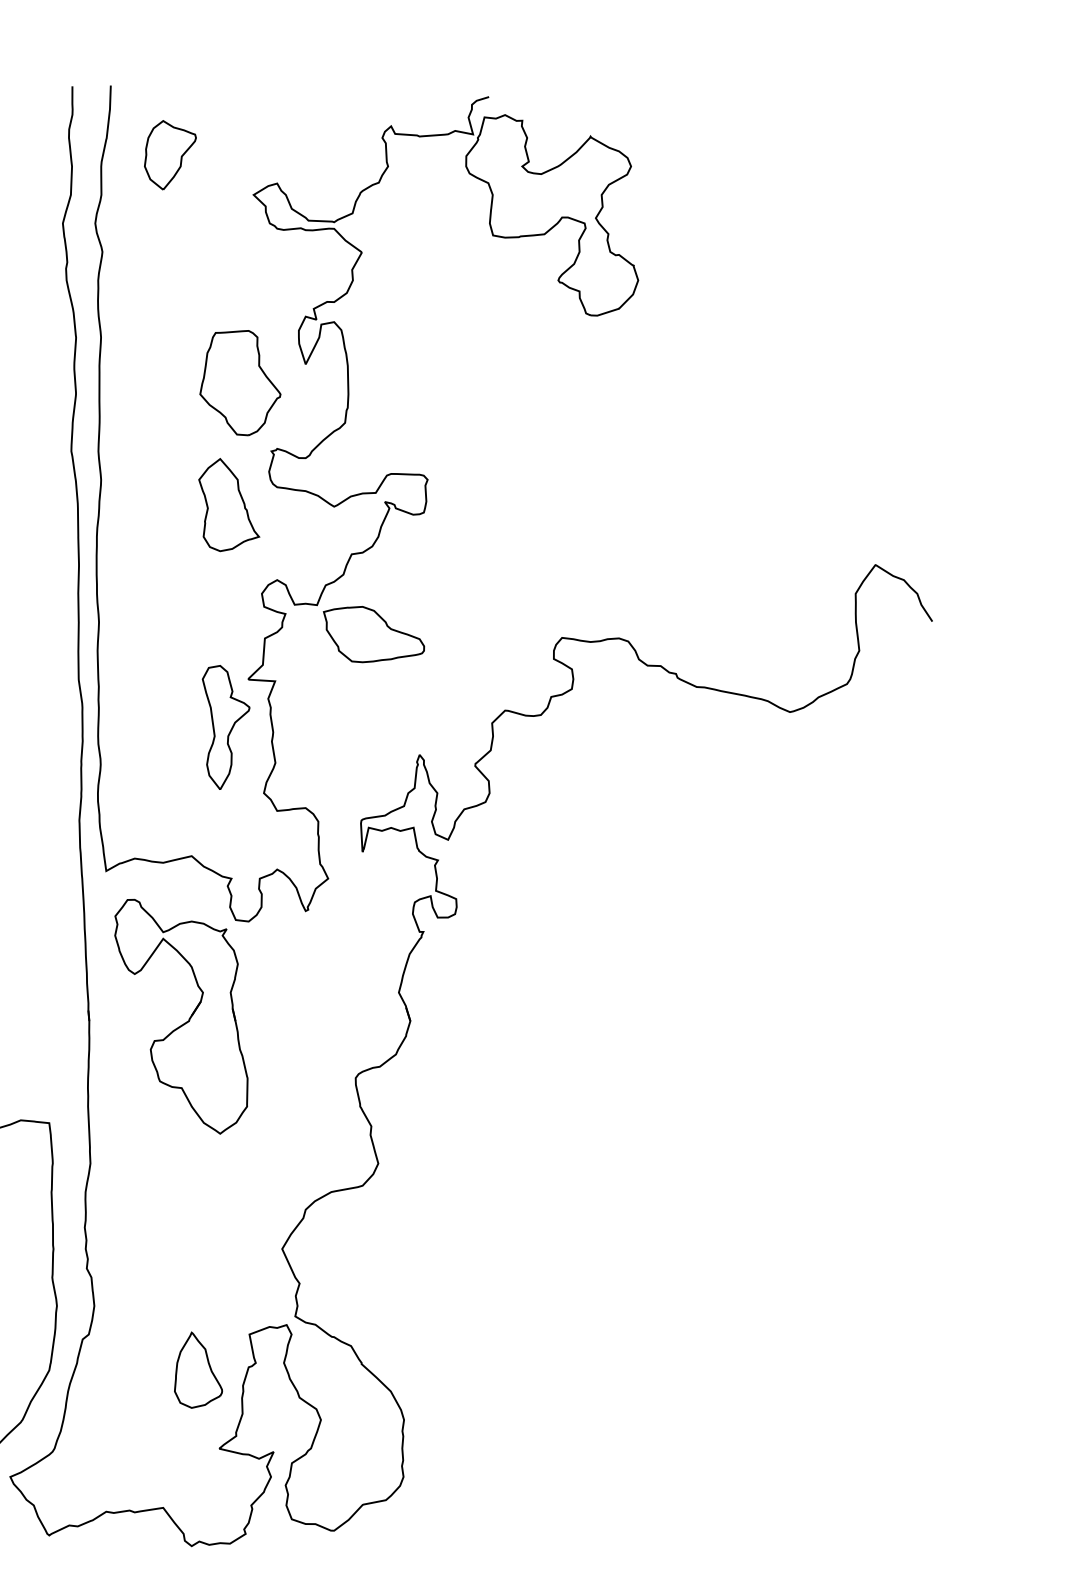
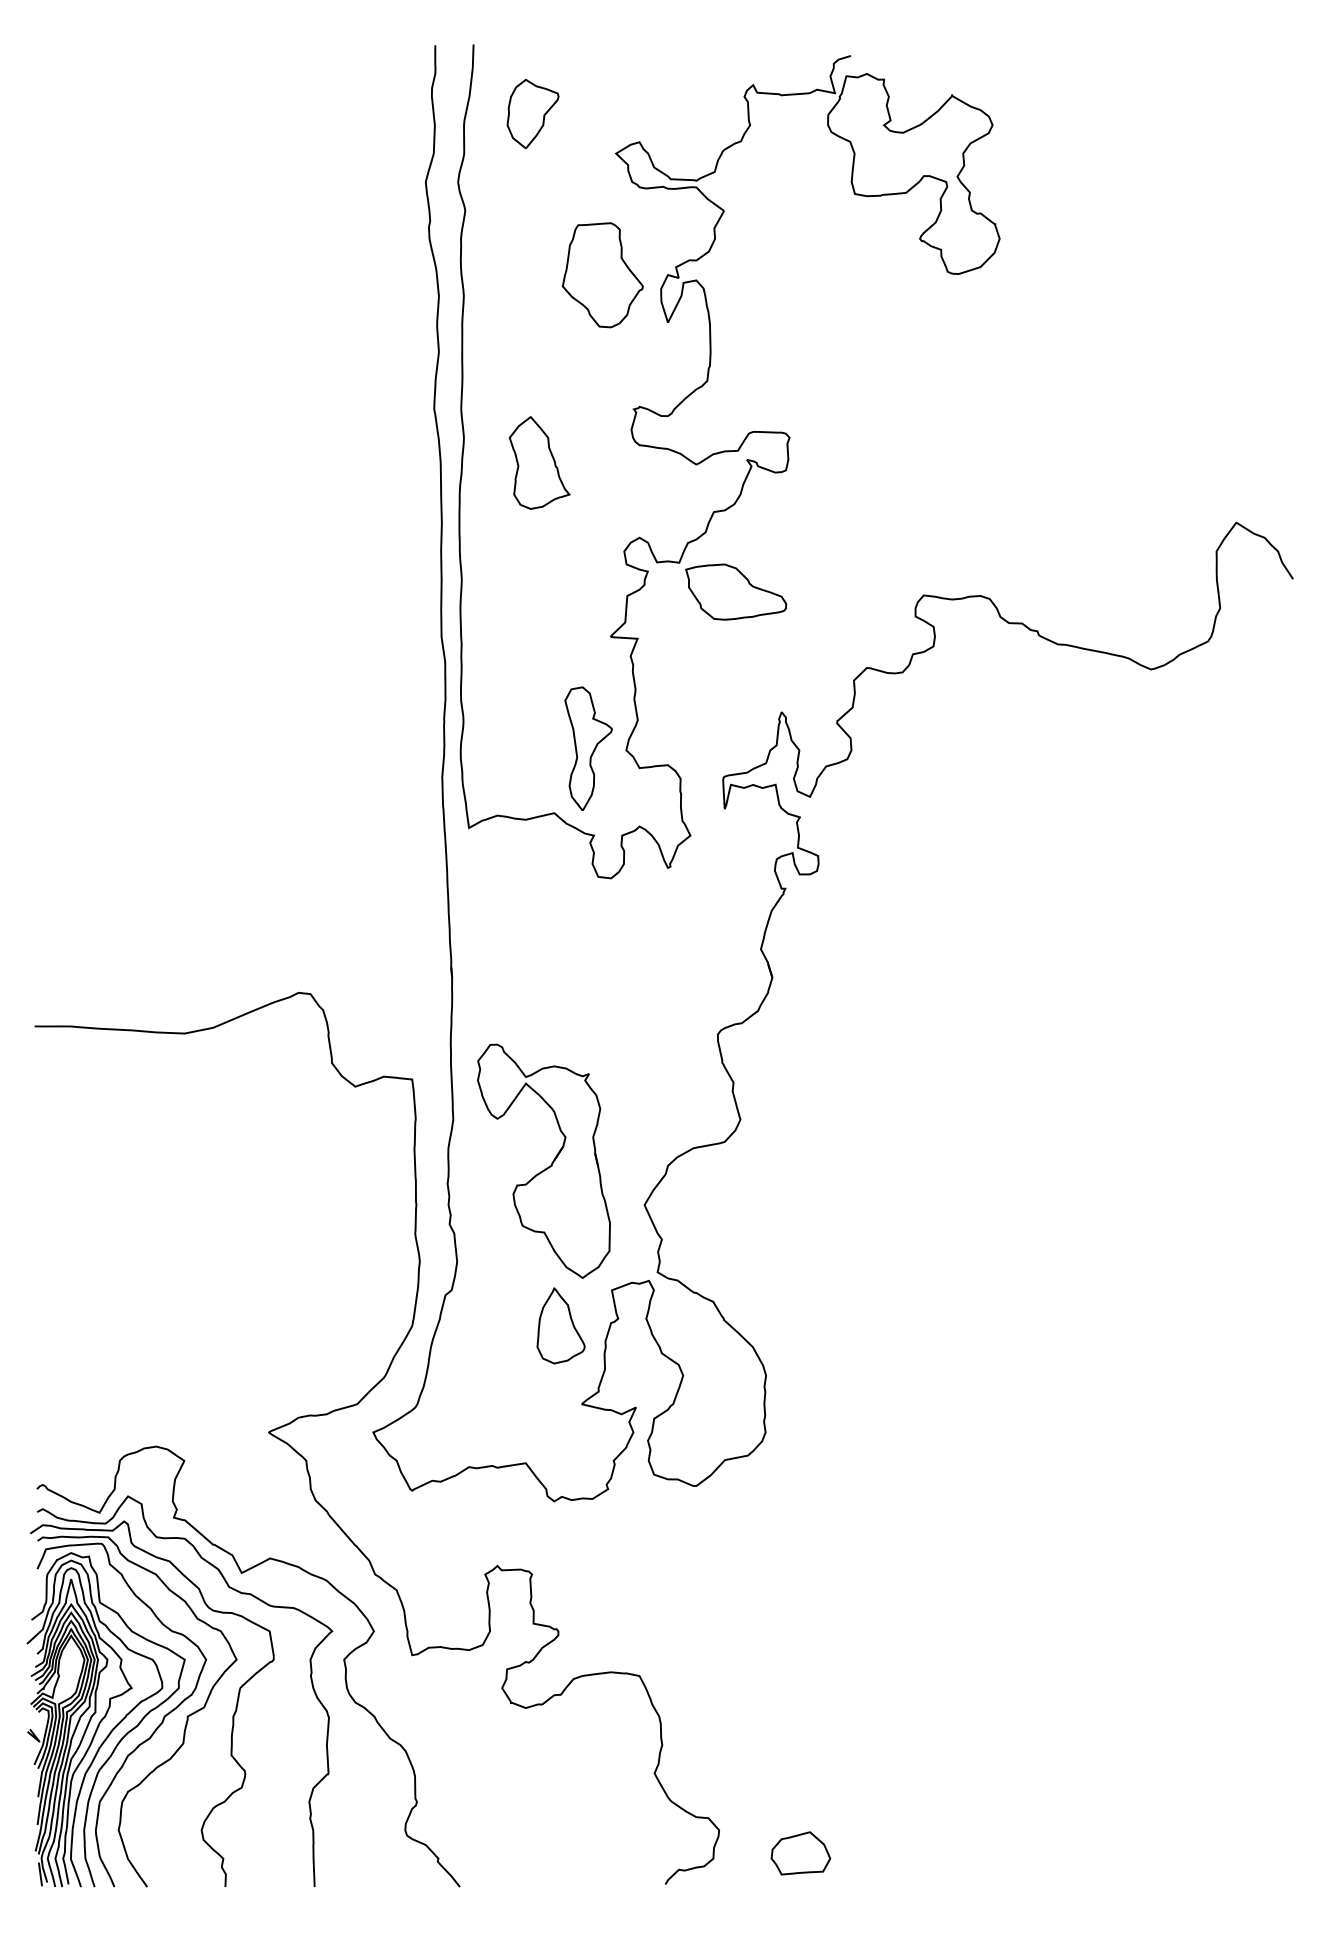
part: (240, 383) -> (602, 275), moved
part: (229, 504) -> (539, 462), moved
part: (226, 727) -> (588, 748), moved
part: (183, 1022) -> (546, 1167), moved

